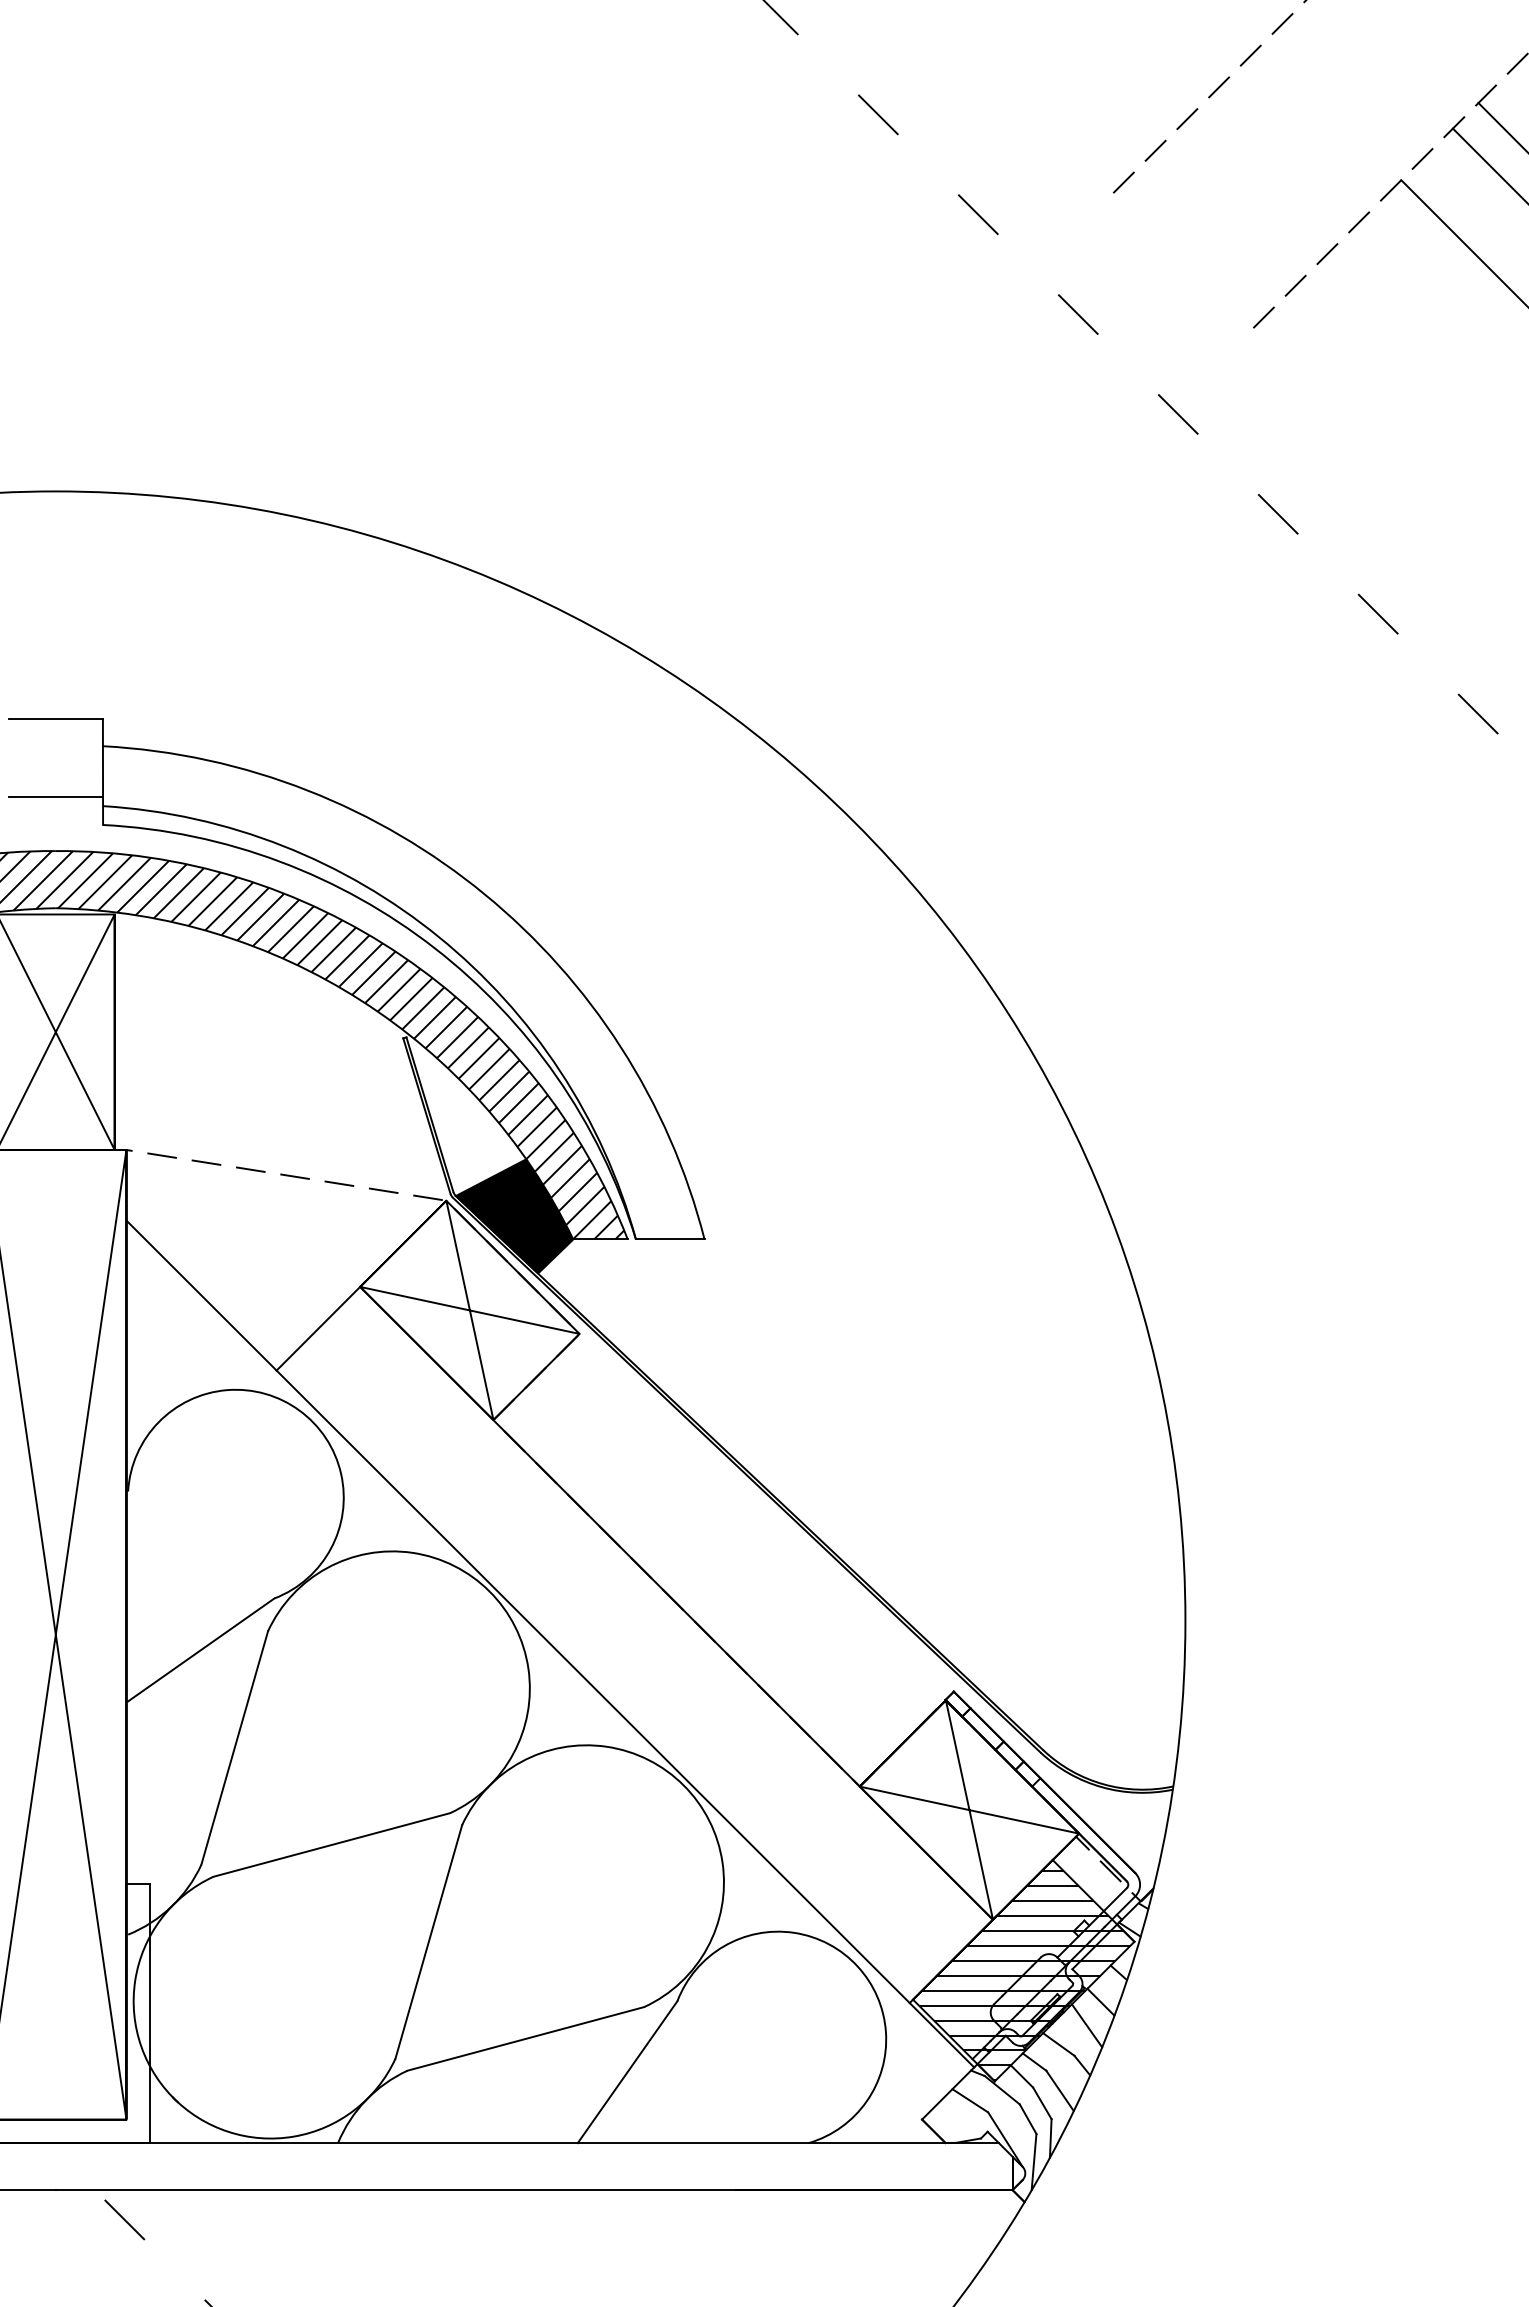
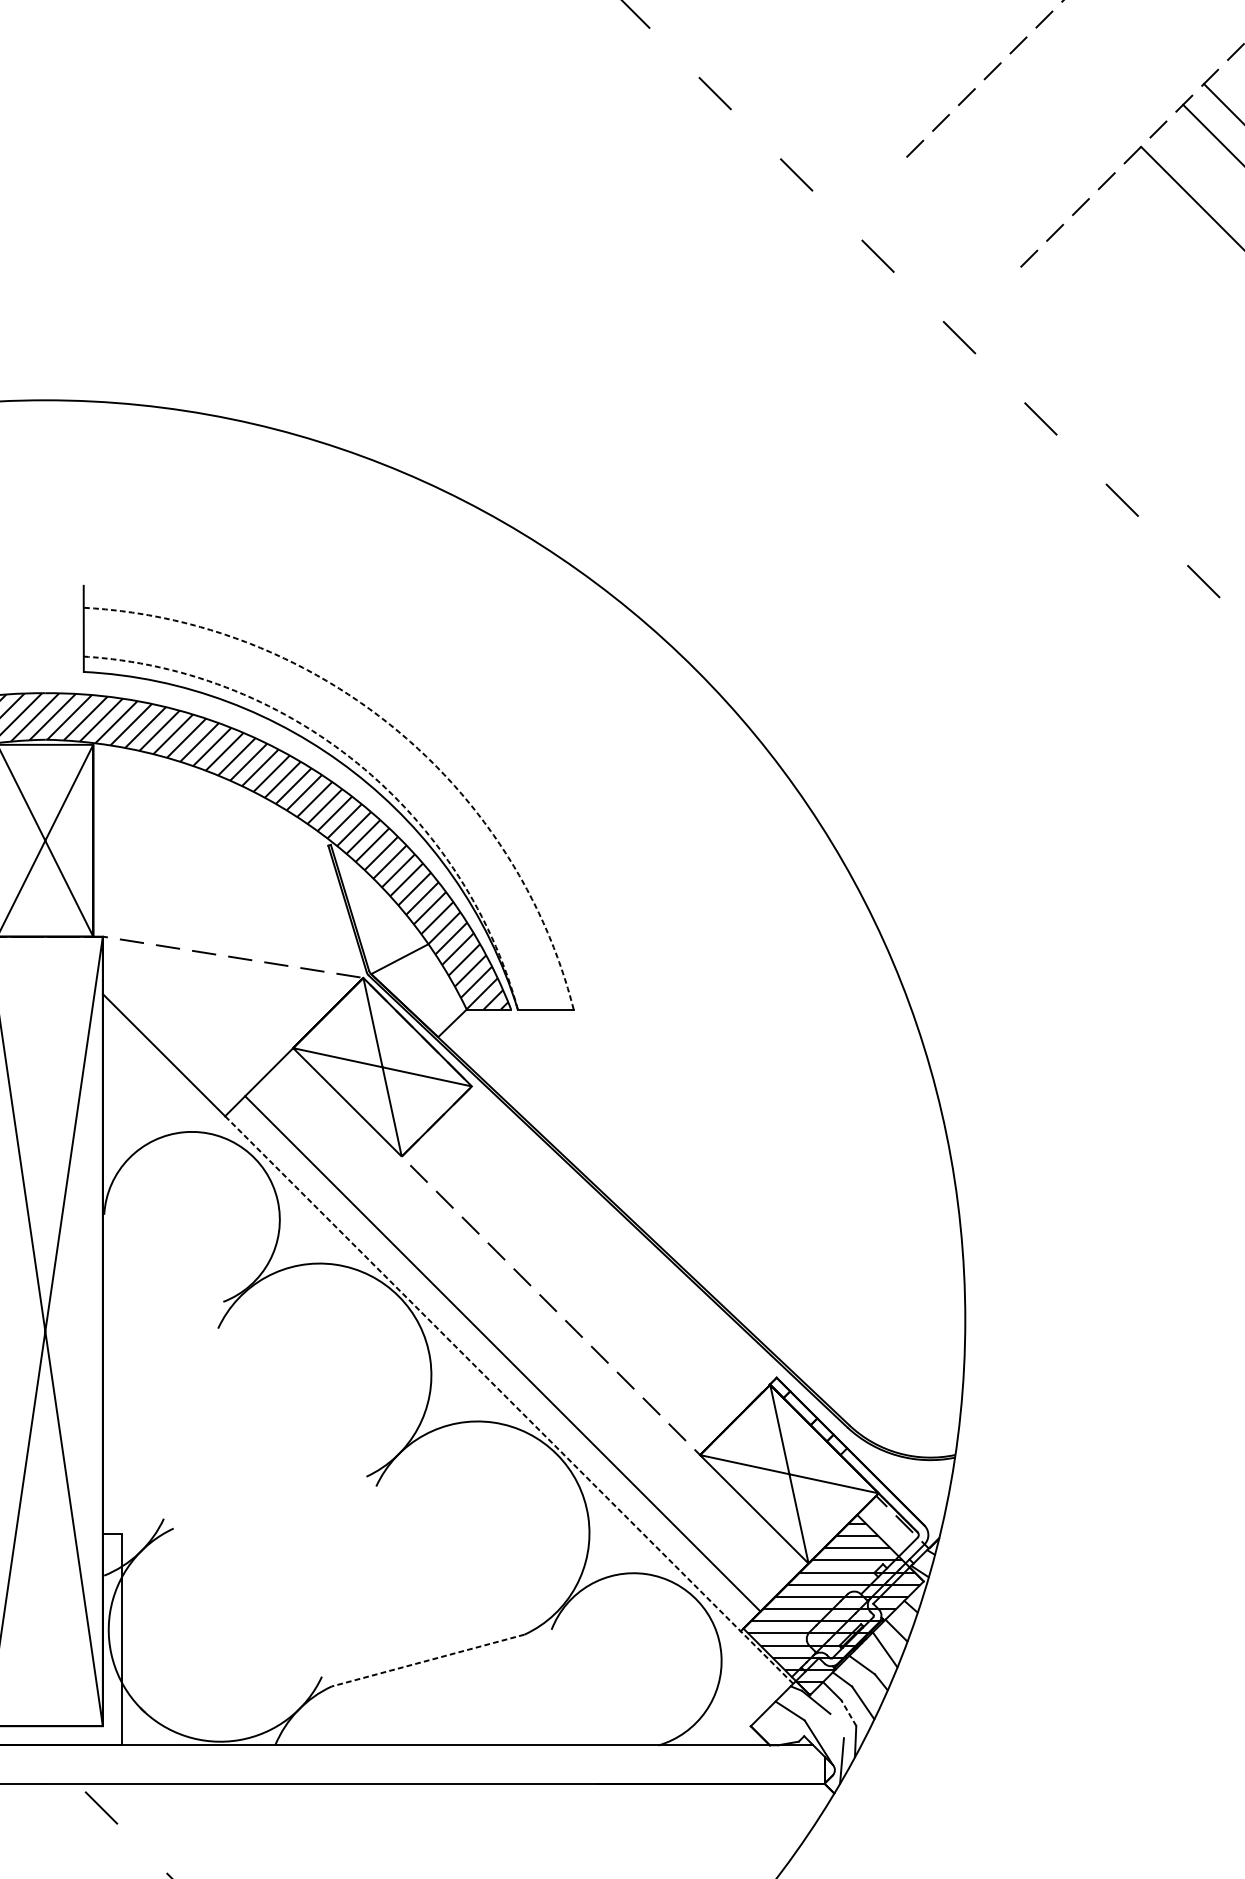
line: (55, 719) -> (45, 586), removed
line: (55, 796) -> (45, 648), removed
arc: (484, 894) -> (394, 728), solid -> dashed
arc: (439, 937) -> (357, 763), solid -> dashed
fill: (514, 1216) -> (418, 990), removed
line: (676, 1602) -> (502, 1353), moved
line: (201, 1649) -> (163, 1343), removed
line: (625, 1718) -> (509, 1399), solid -> dashed
line: (234, 1747) -> (190, 1423), removed
line: (331, 1844) -> (269, 1502), removed
line: (428, 1941) -> (348, 1581), removed
line: (525, 2038) -> (427, 1660), solid -> dashed
line: (627, 2072) -> (510, 1687), removed
line: (1042, 2102) -> (848, 1712), solid -> dashed
line: (1027, 2119) -> (836, 1726), removed

